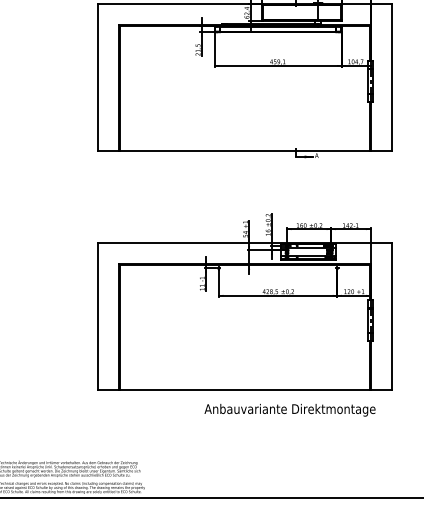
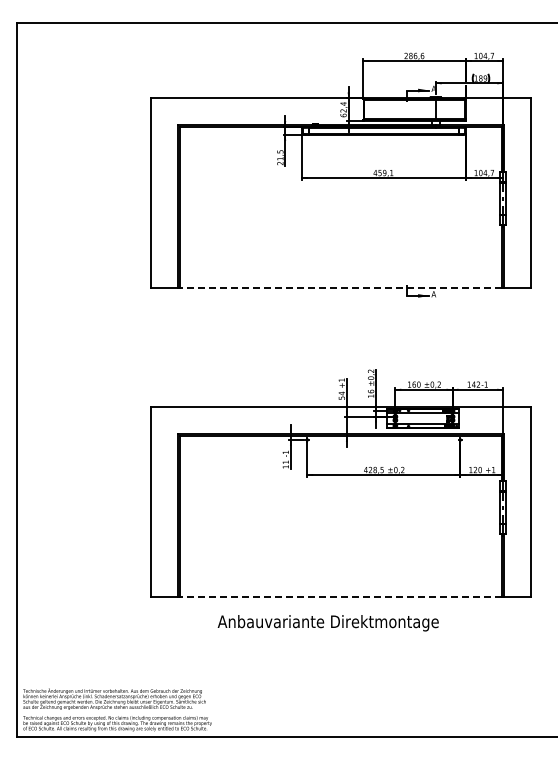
line: (244, 151) -> (340, 288), solid -> dashed
line: (244, 390) -> (340, 597), solid -> dashed
text: (289, 410) -> (327, 623), moved

